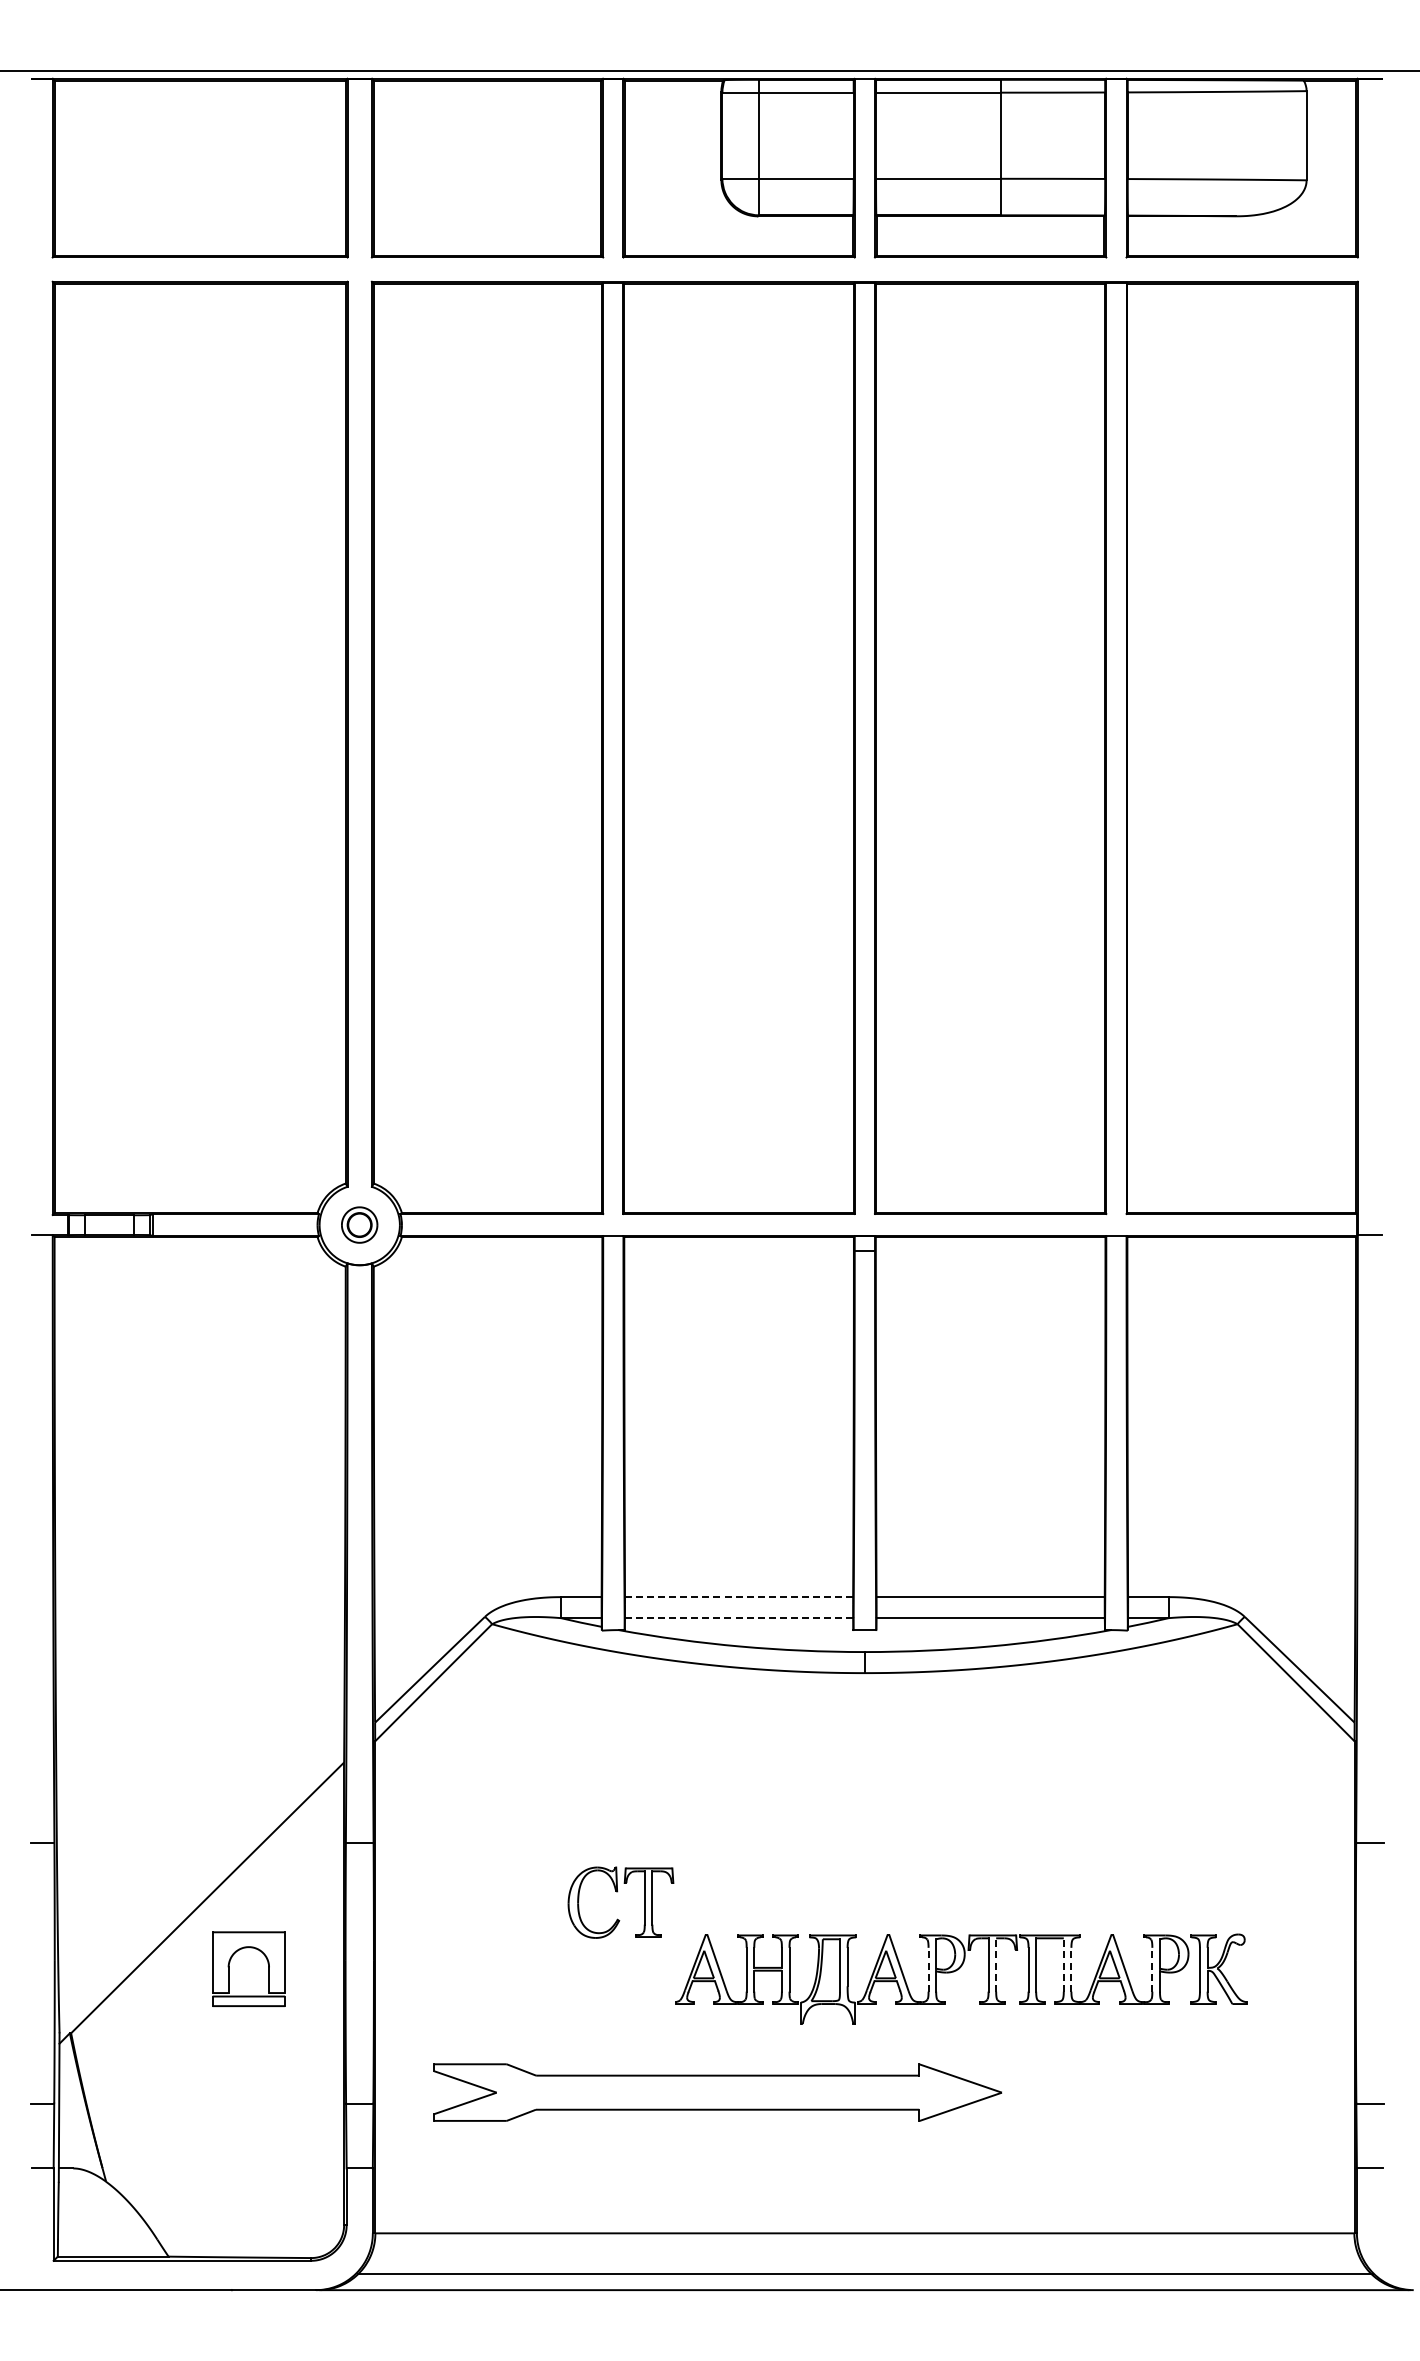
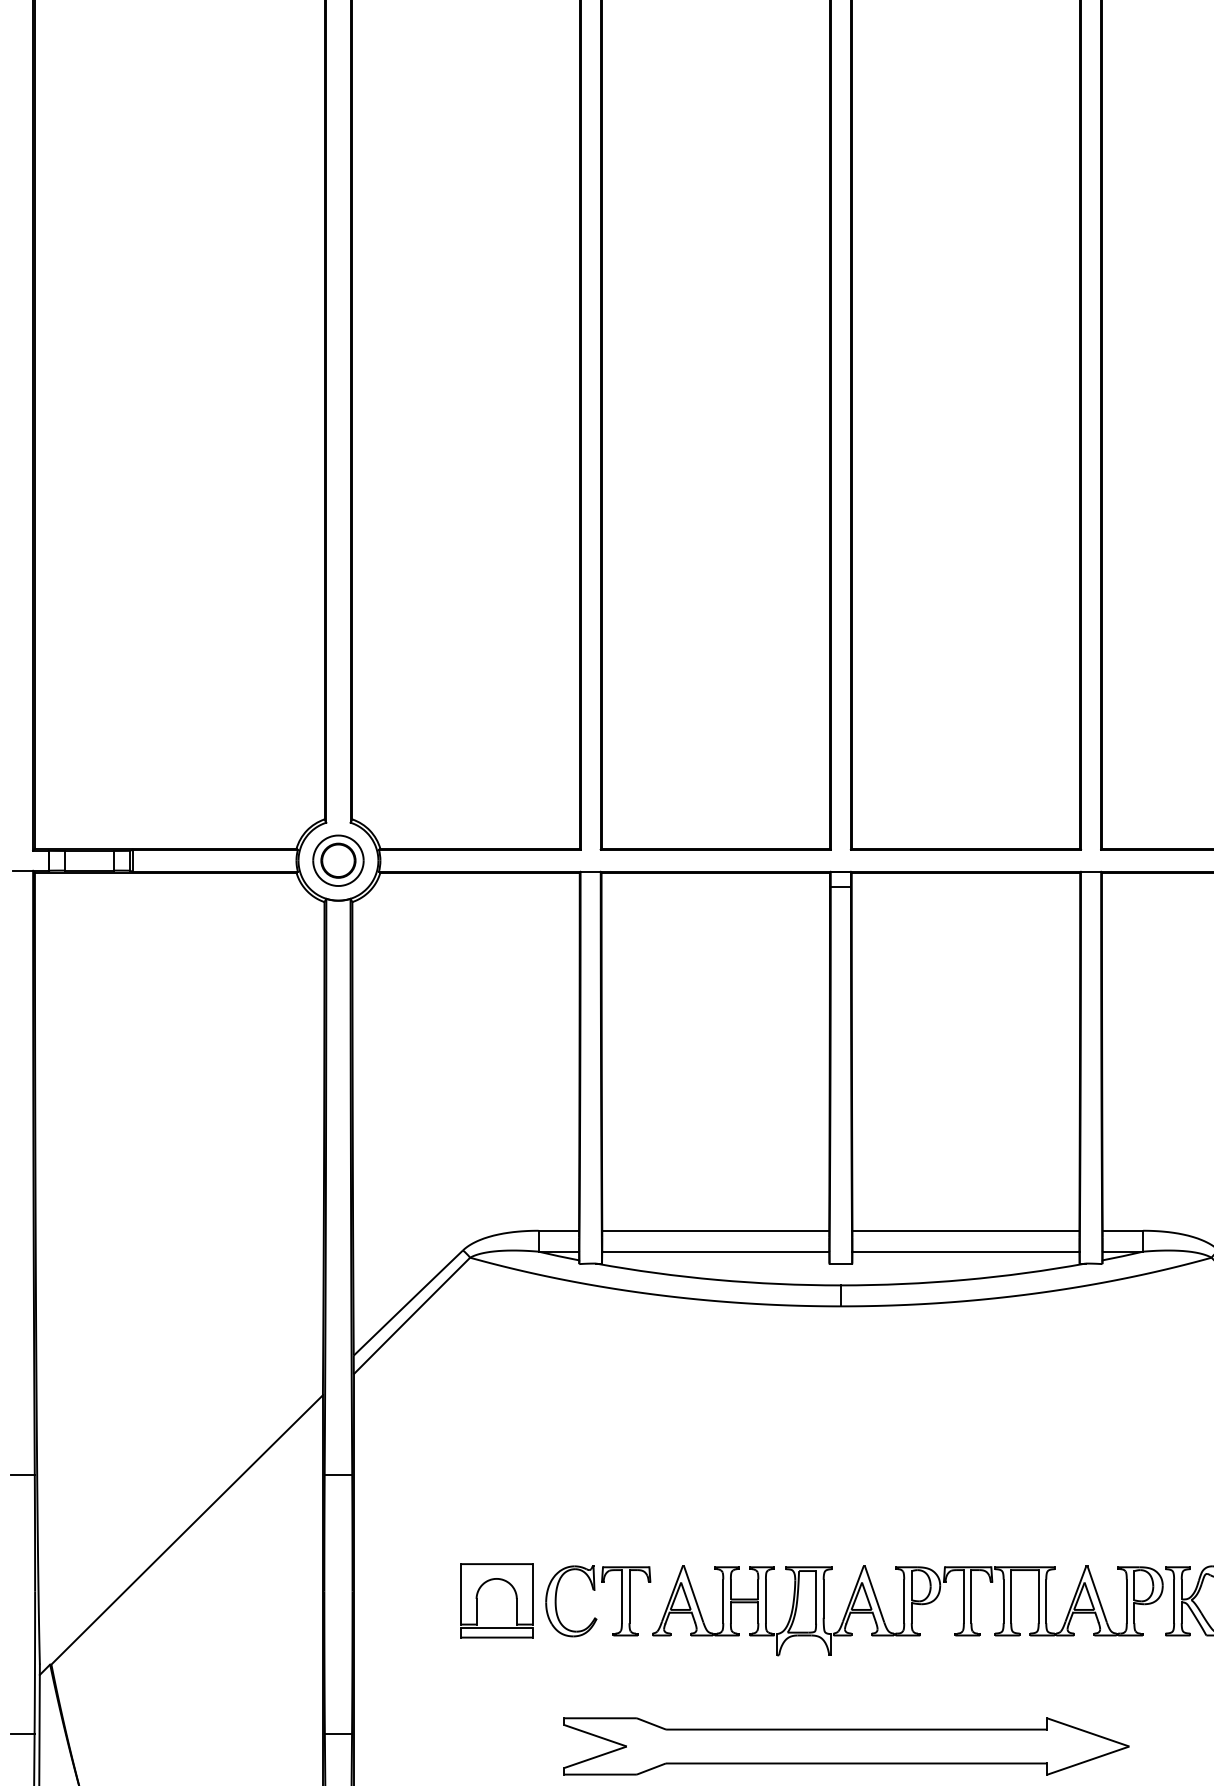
part: (359, 1224) -> (338, 860), size x1.43
line: (739, 1597) -> (716, 1231), dashed -> solid
line: (739, 1618) -> (716, 1252), dashed -> solid
part: (617, 1892) -> (594, 1591), moved
part: (230, 1962) -> (478, 1594), moved
line: (996, 1964) -> (971, 1596), dashed -> solid
line: (1063, 1964) -> (1038, 1596), dashed -> solid
line: (928, 1969) -> (904, 1601), dashed -> solid
line: (1071, 1969) -> (1046, 1601), dashed -> solid
line: (1152, 1969) -> (1126, 1601), dashed -> solid
part: (717, 2092) -> (846, 1746), moved

